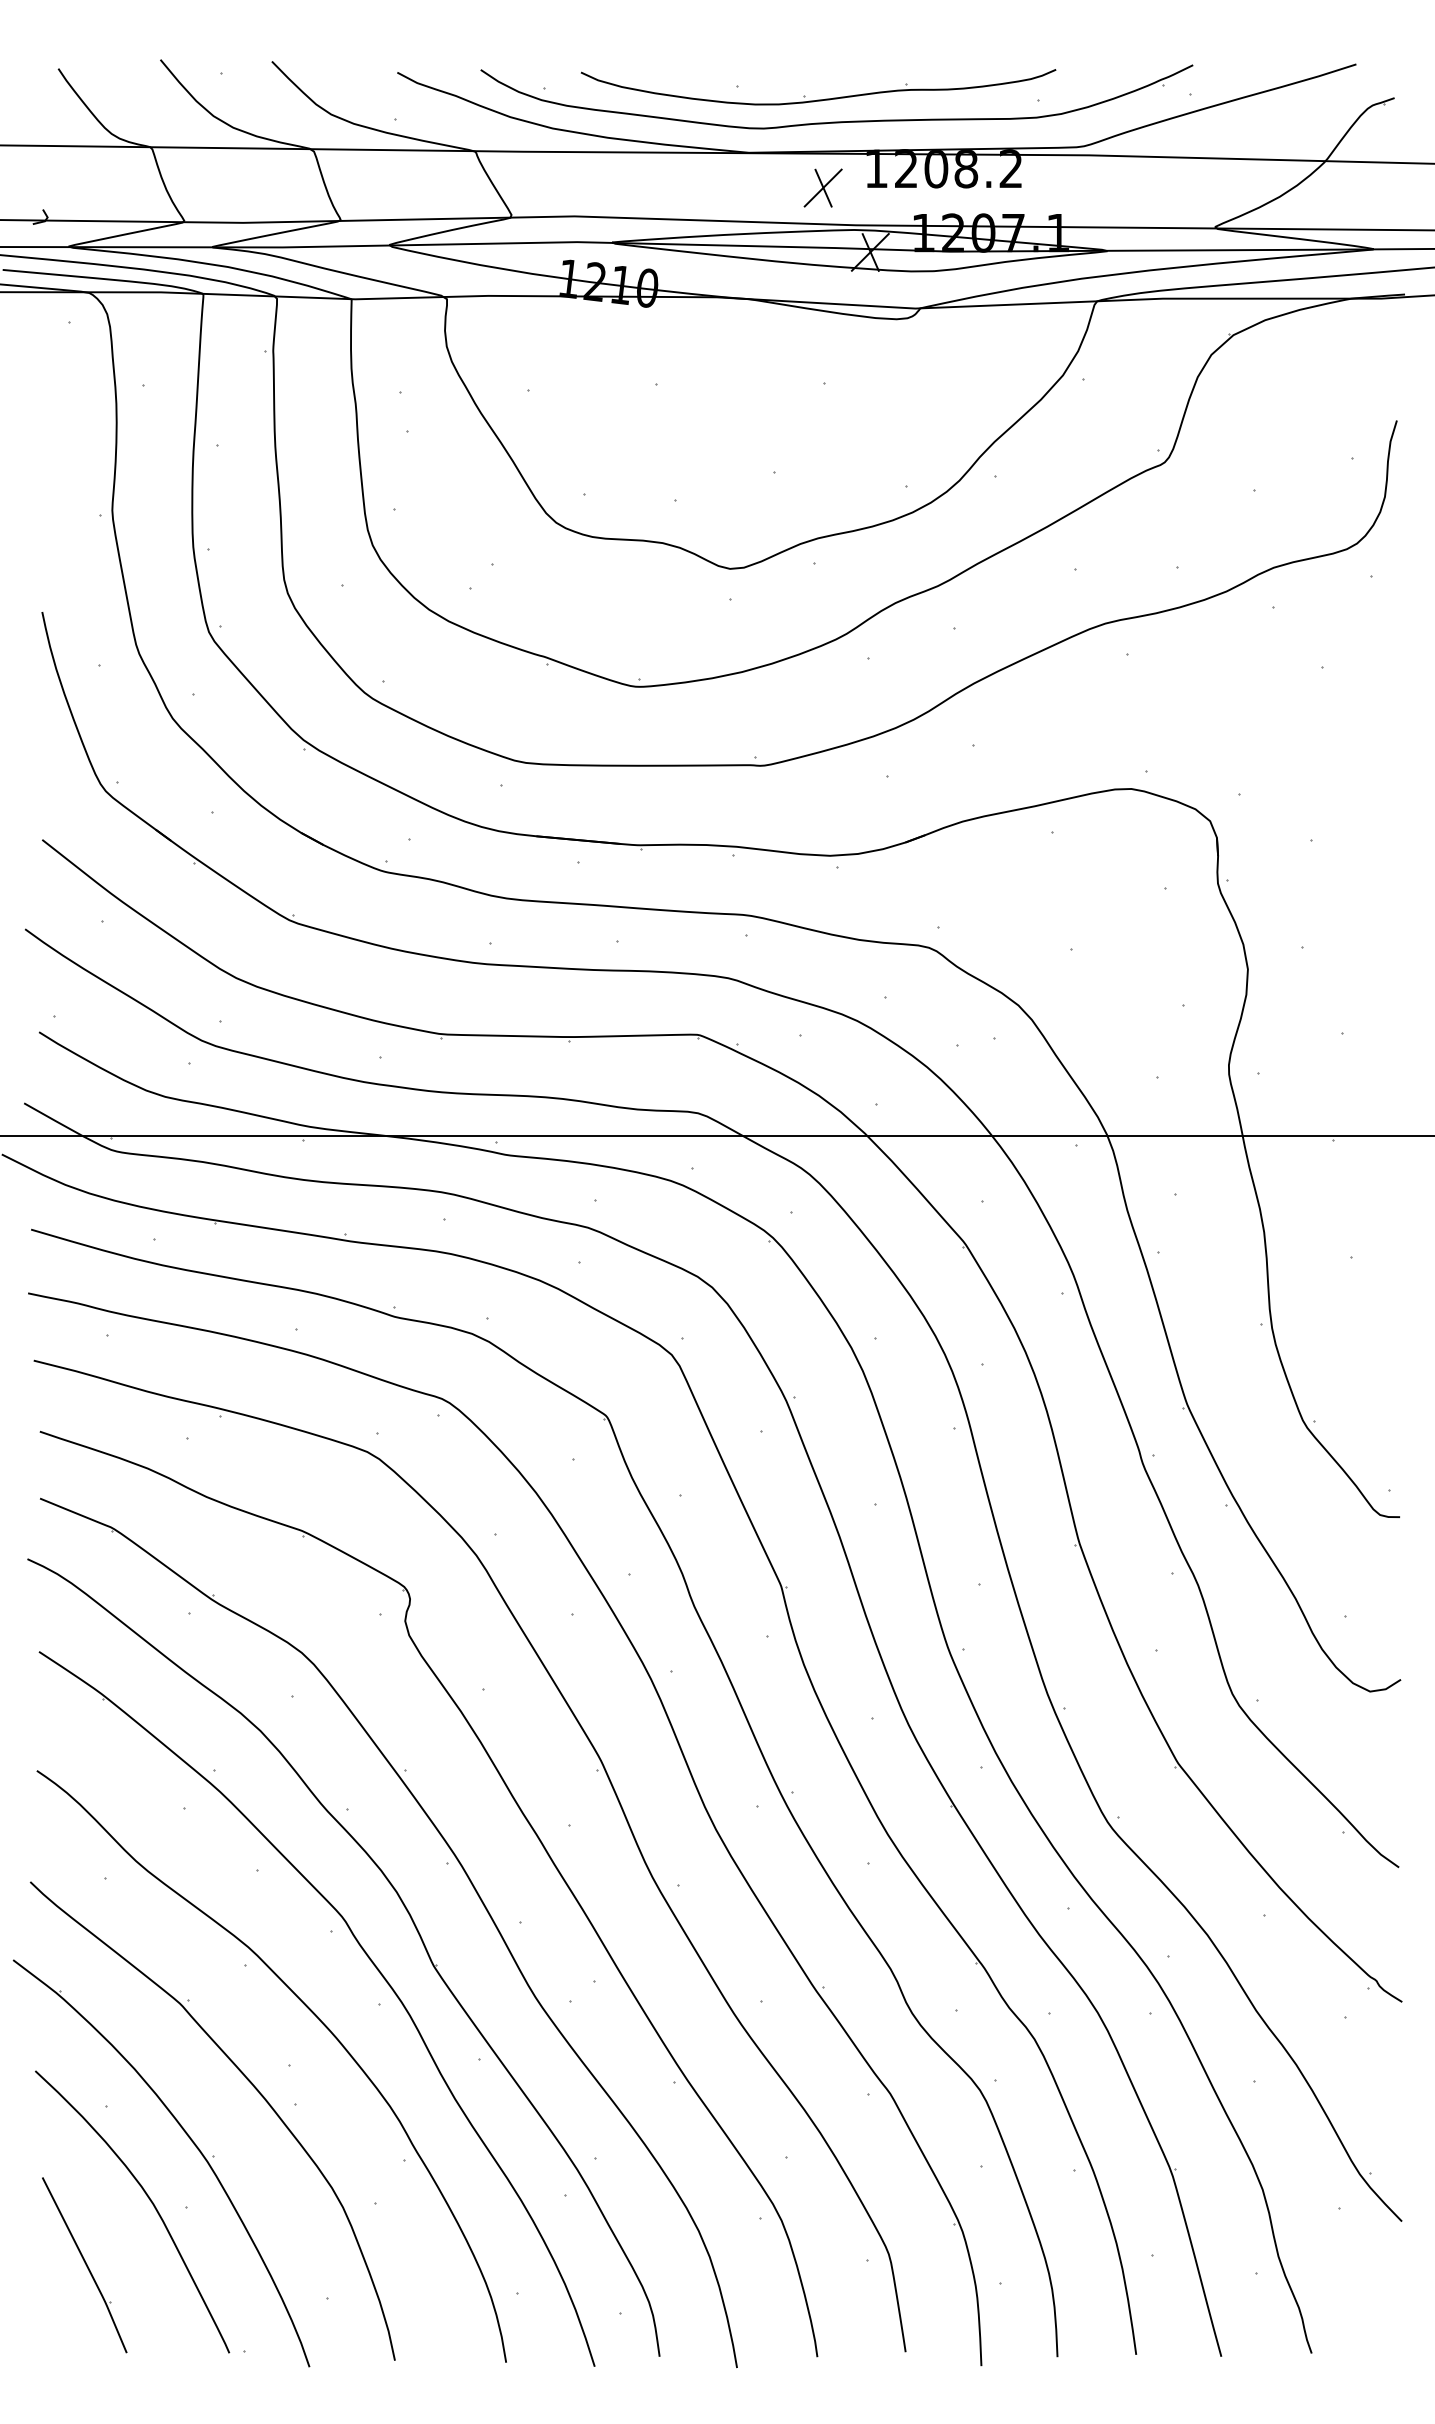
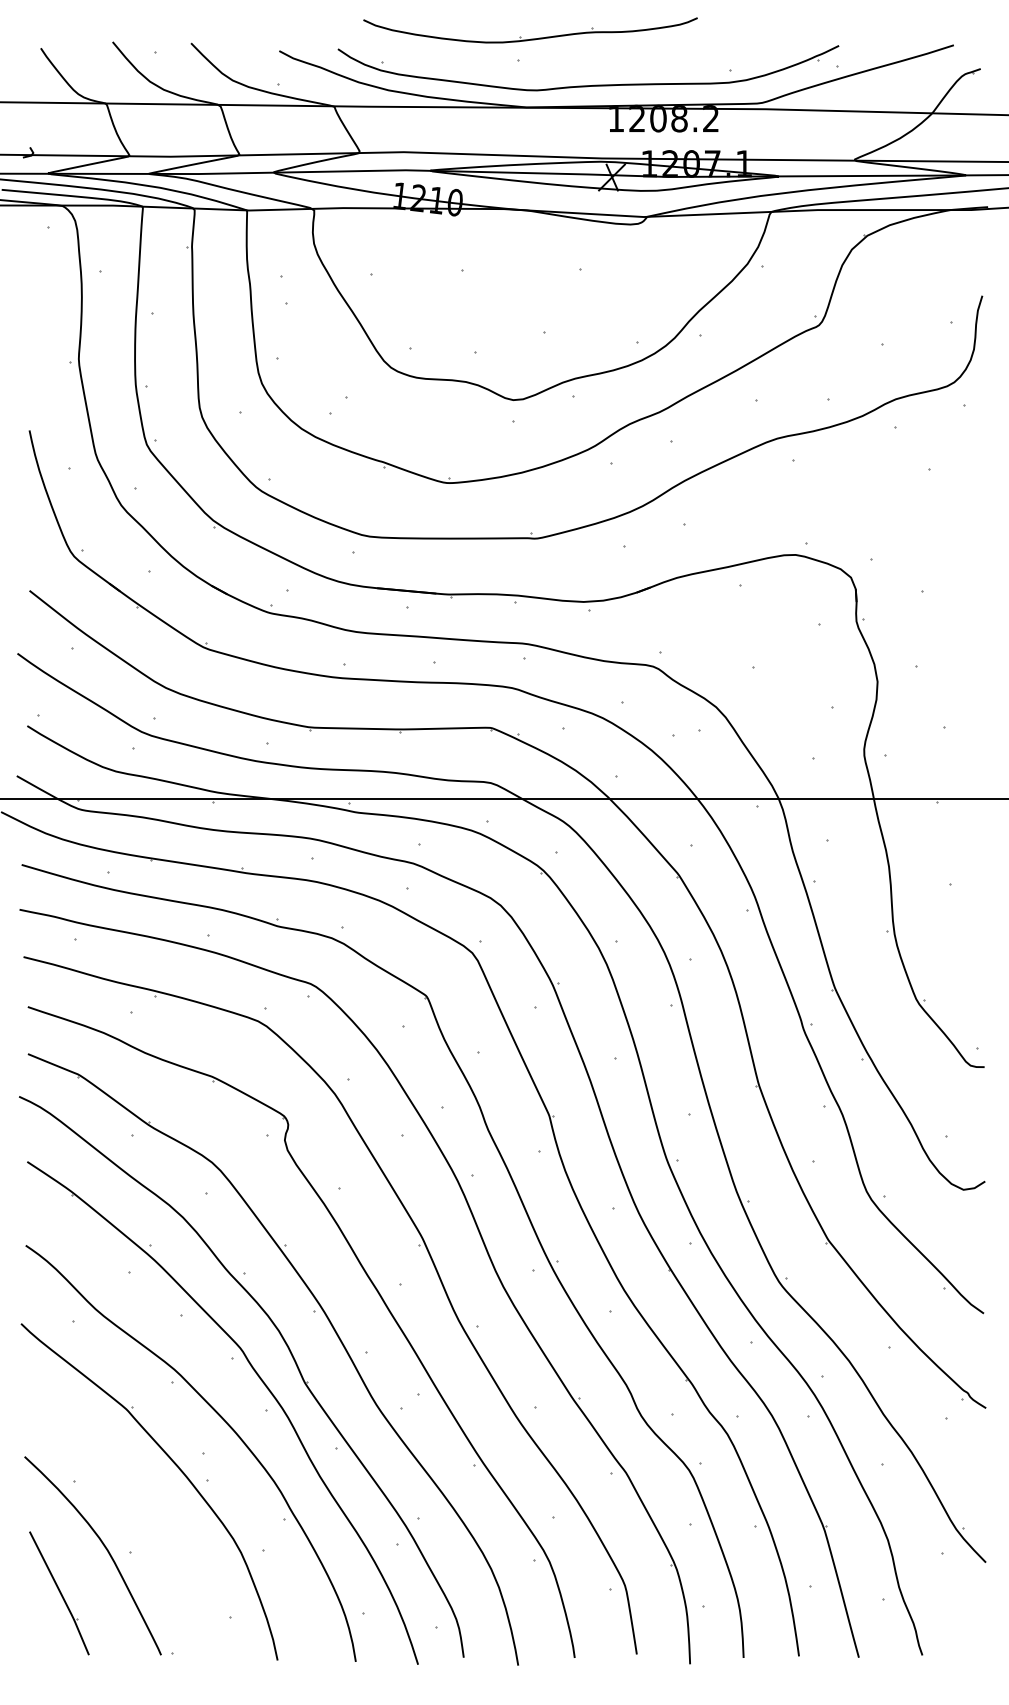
part: (818, 99) -> (530, 39), moved
part: (822, 187) -> (578, 131), removed
part: (190, 2140) -> (133, 1505), removed

